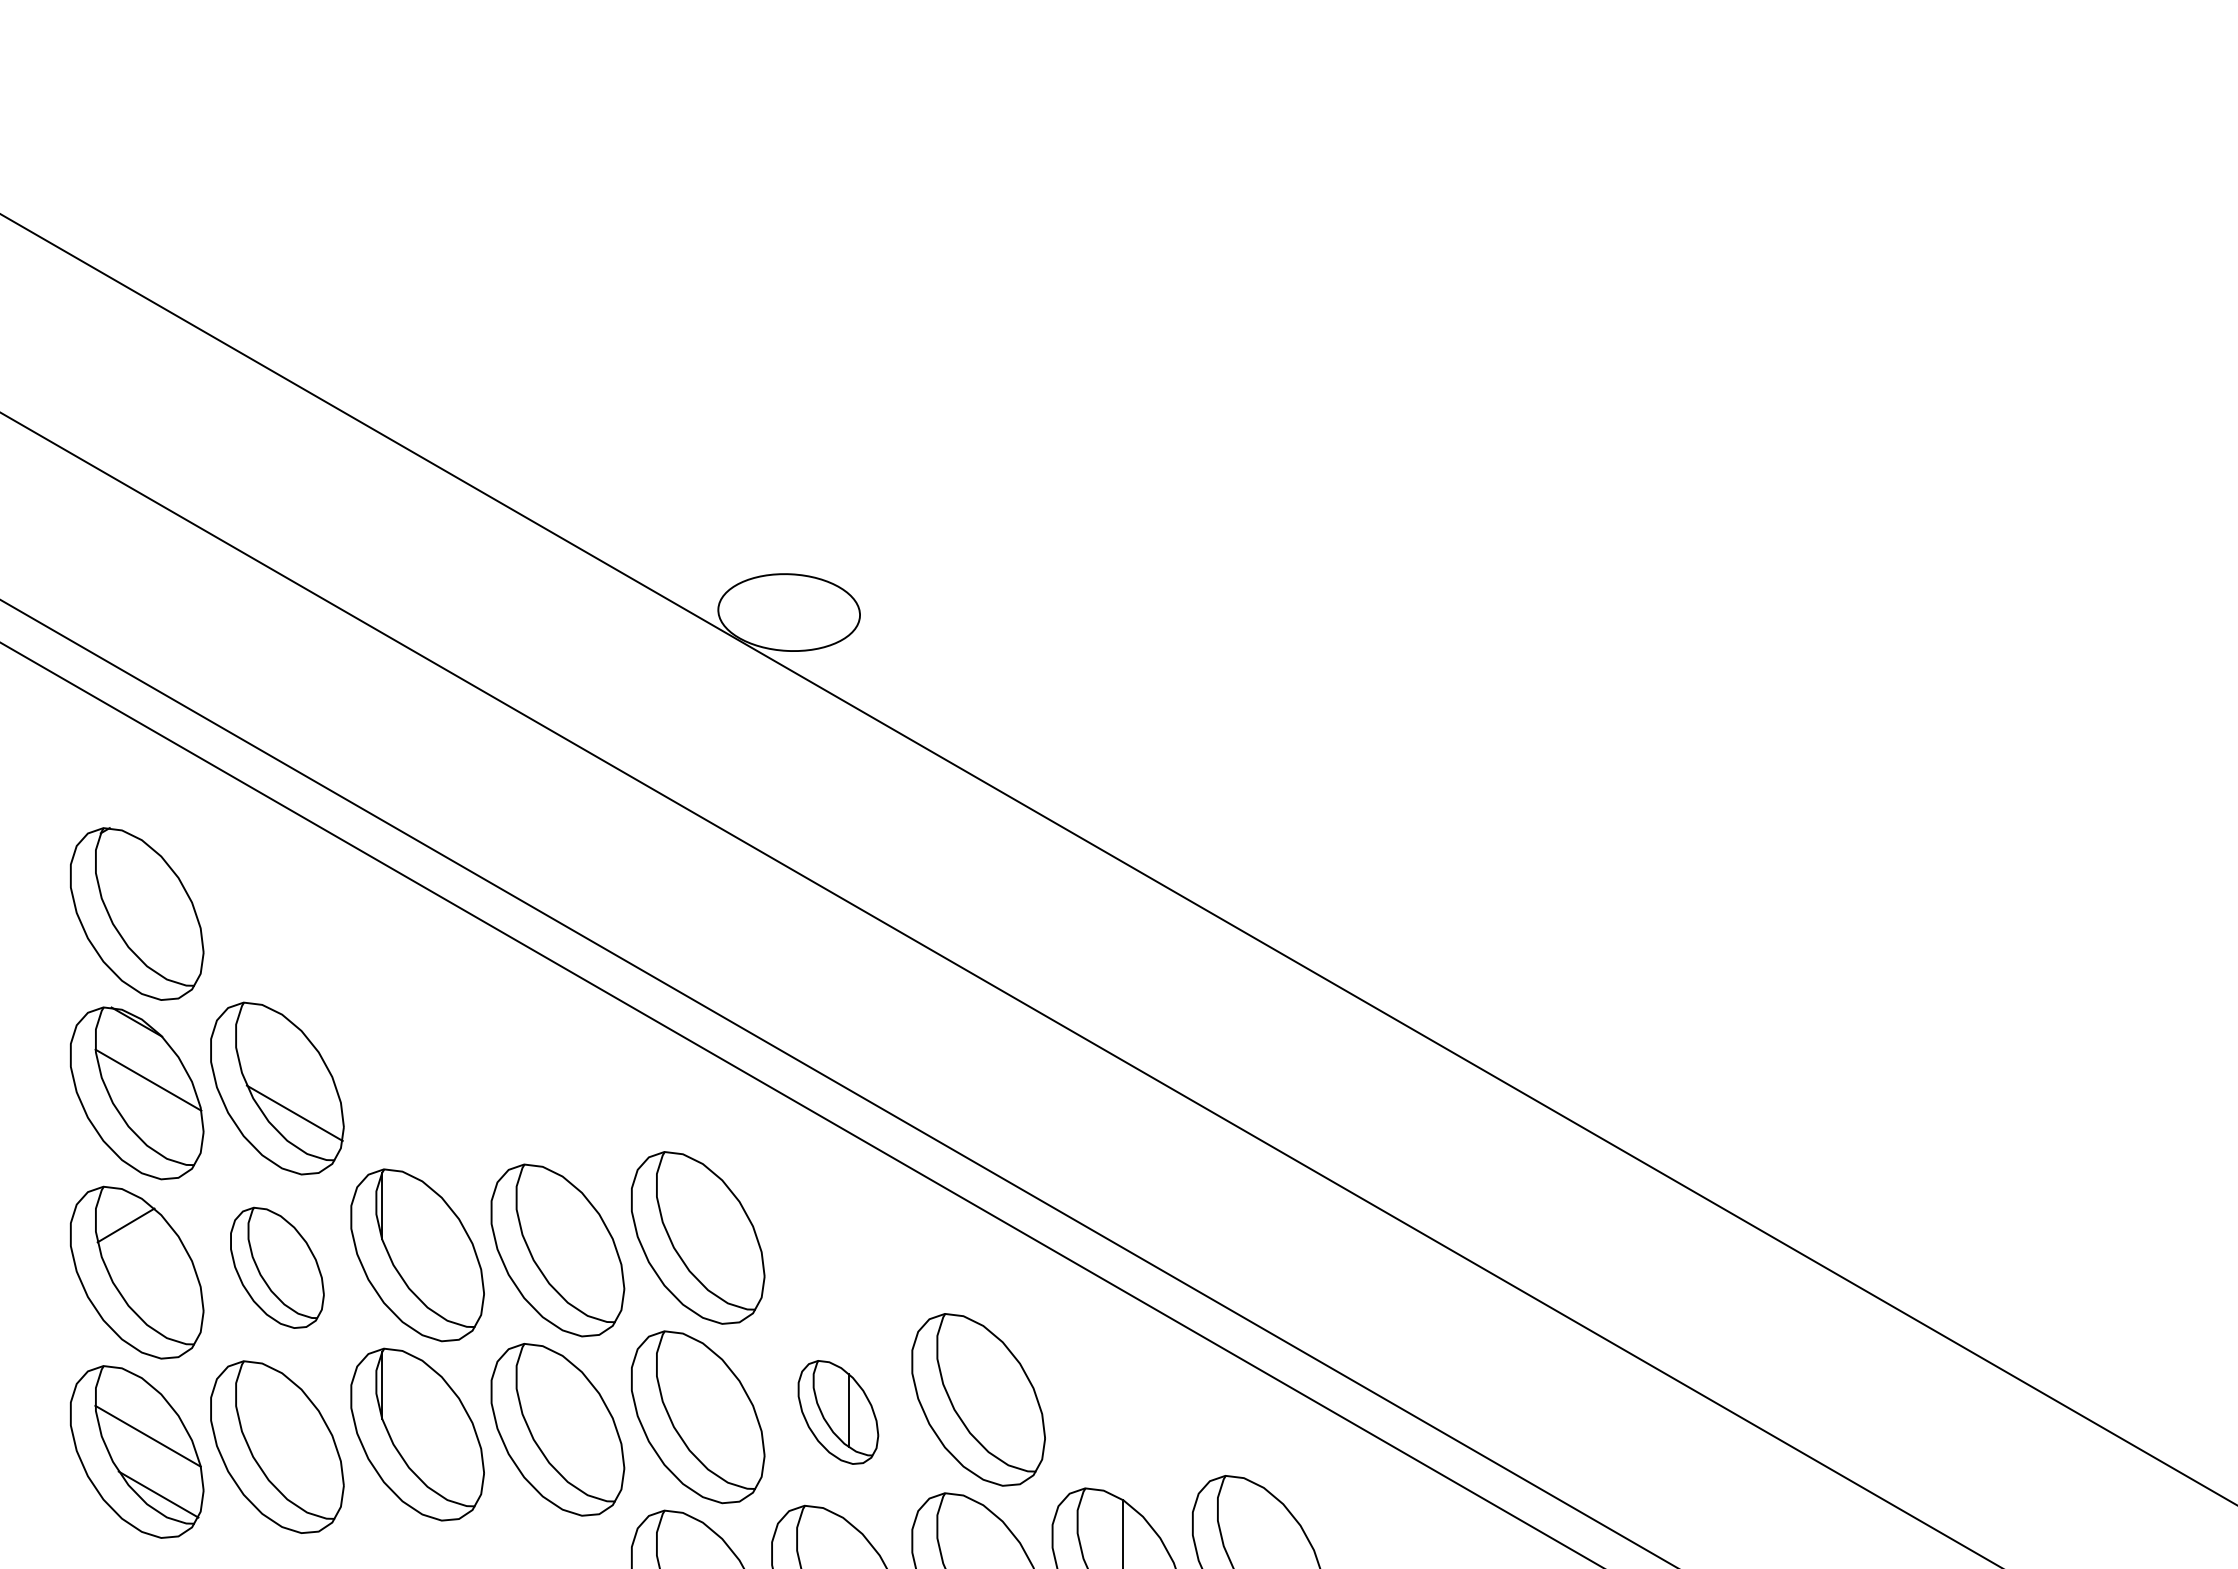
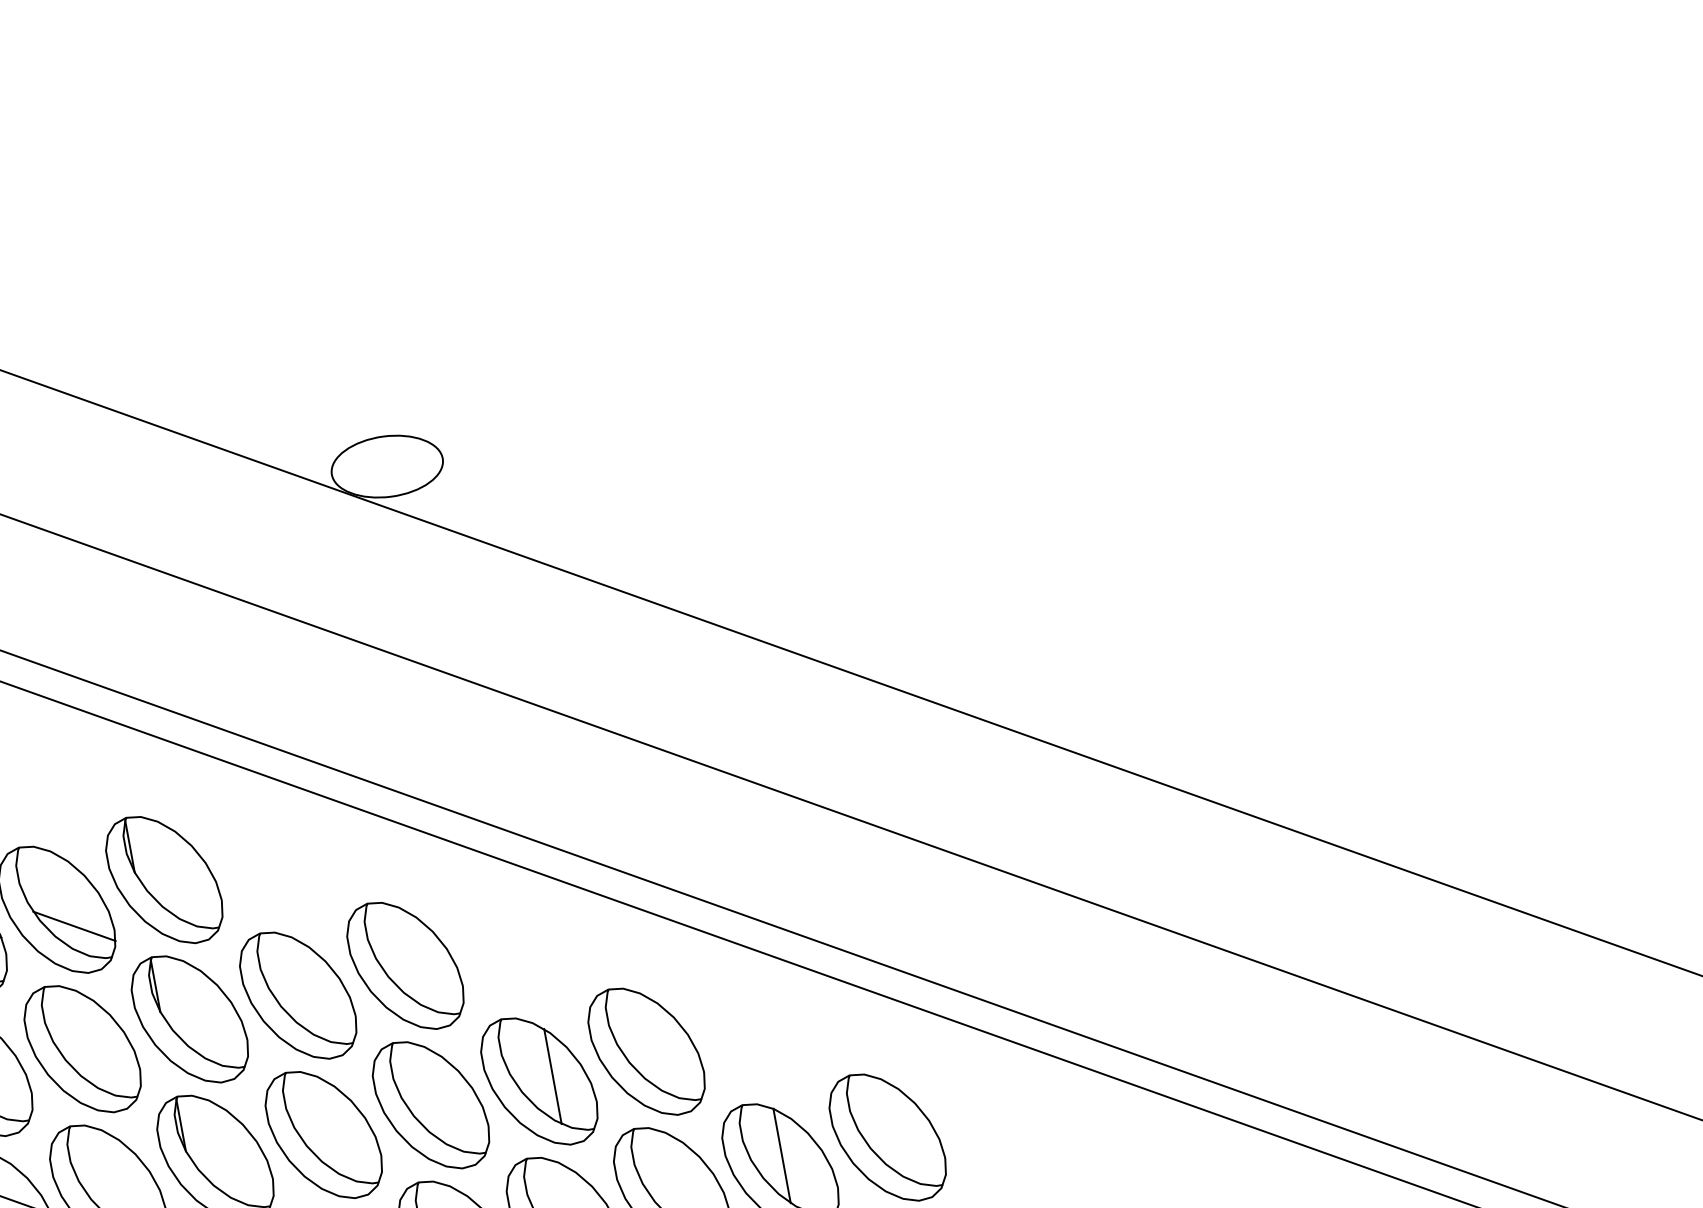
part: (417, 1075) -> (164, 879), added
part: (277, 1267) -> (83, 1048), size x1.43
part: (838, 1412) -> (539, 1081), size x1.67

